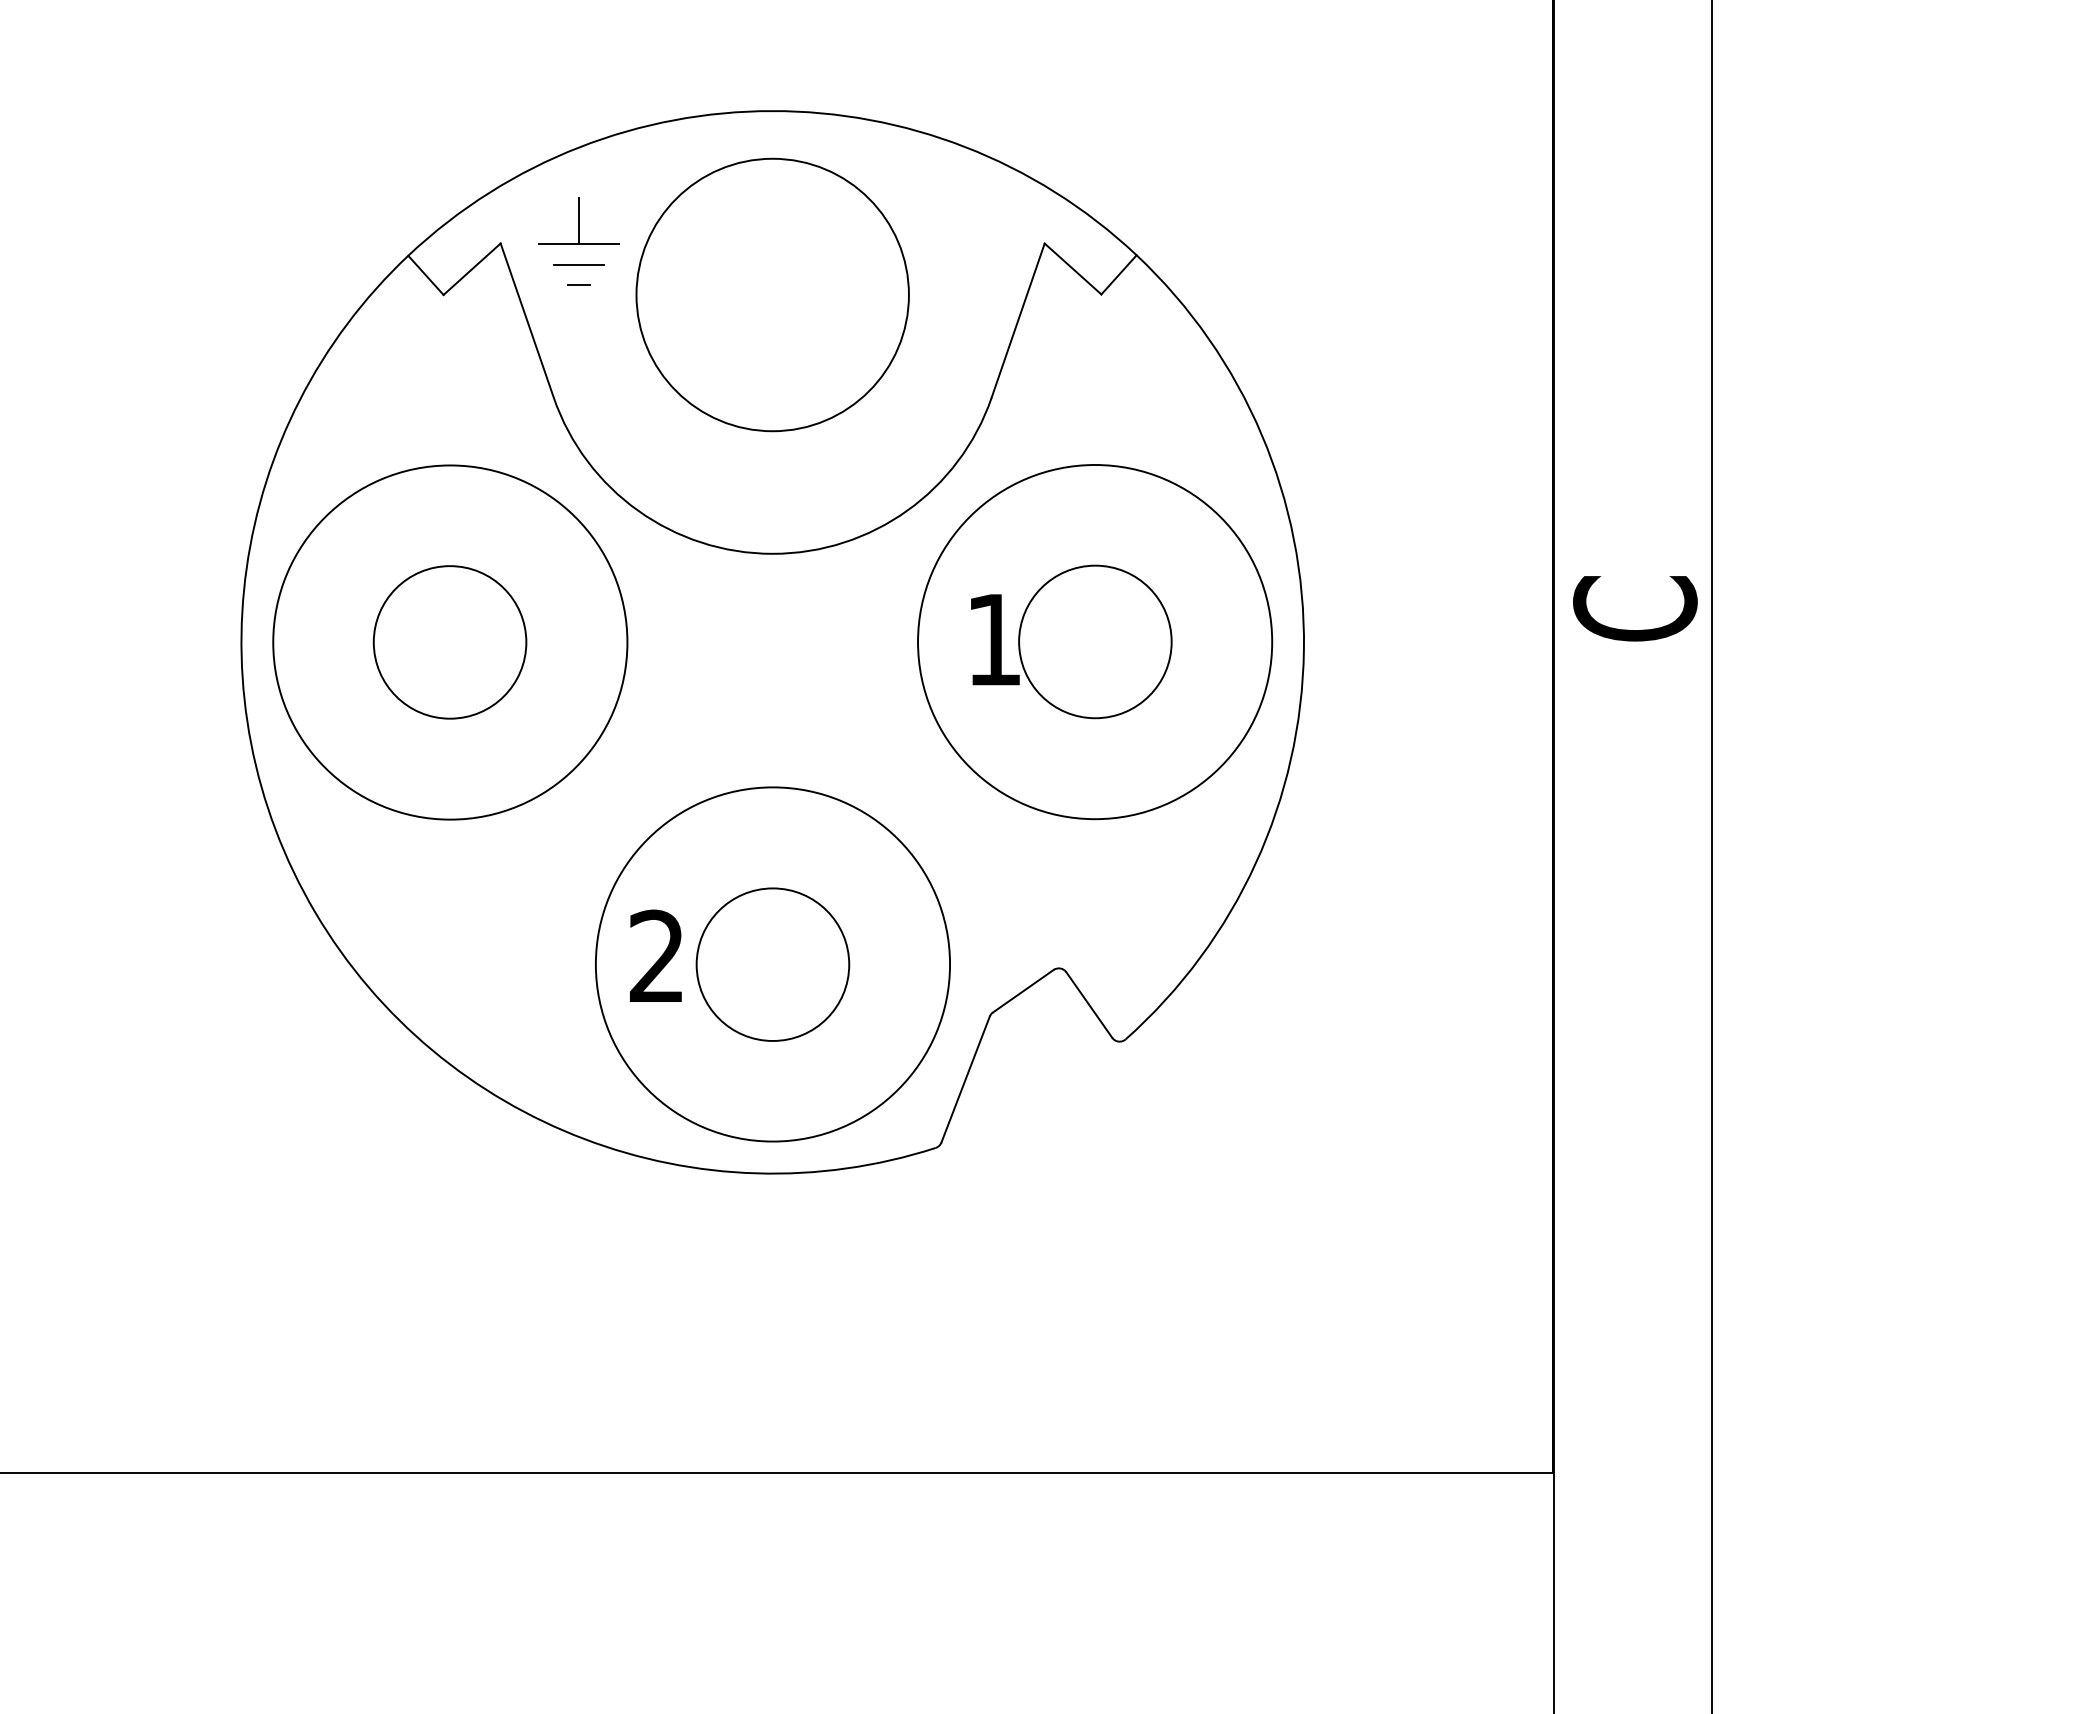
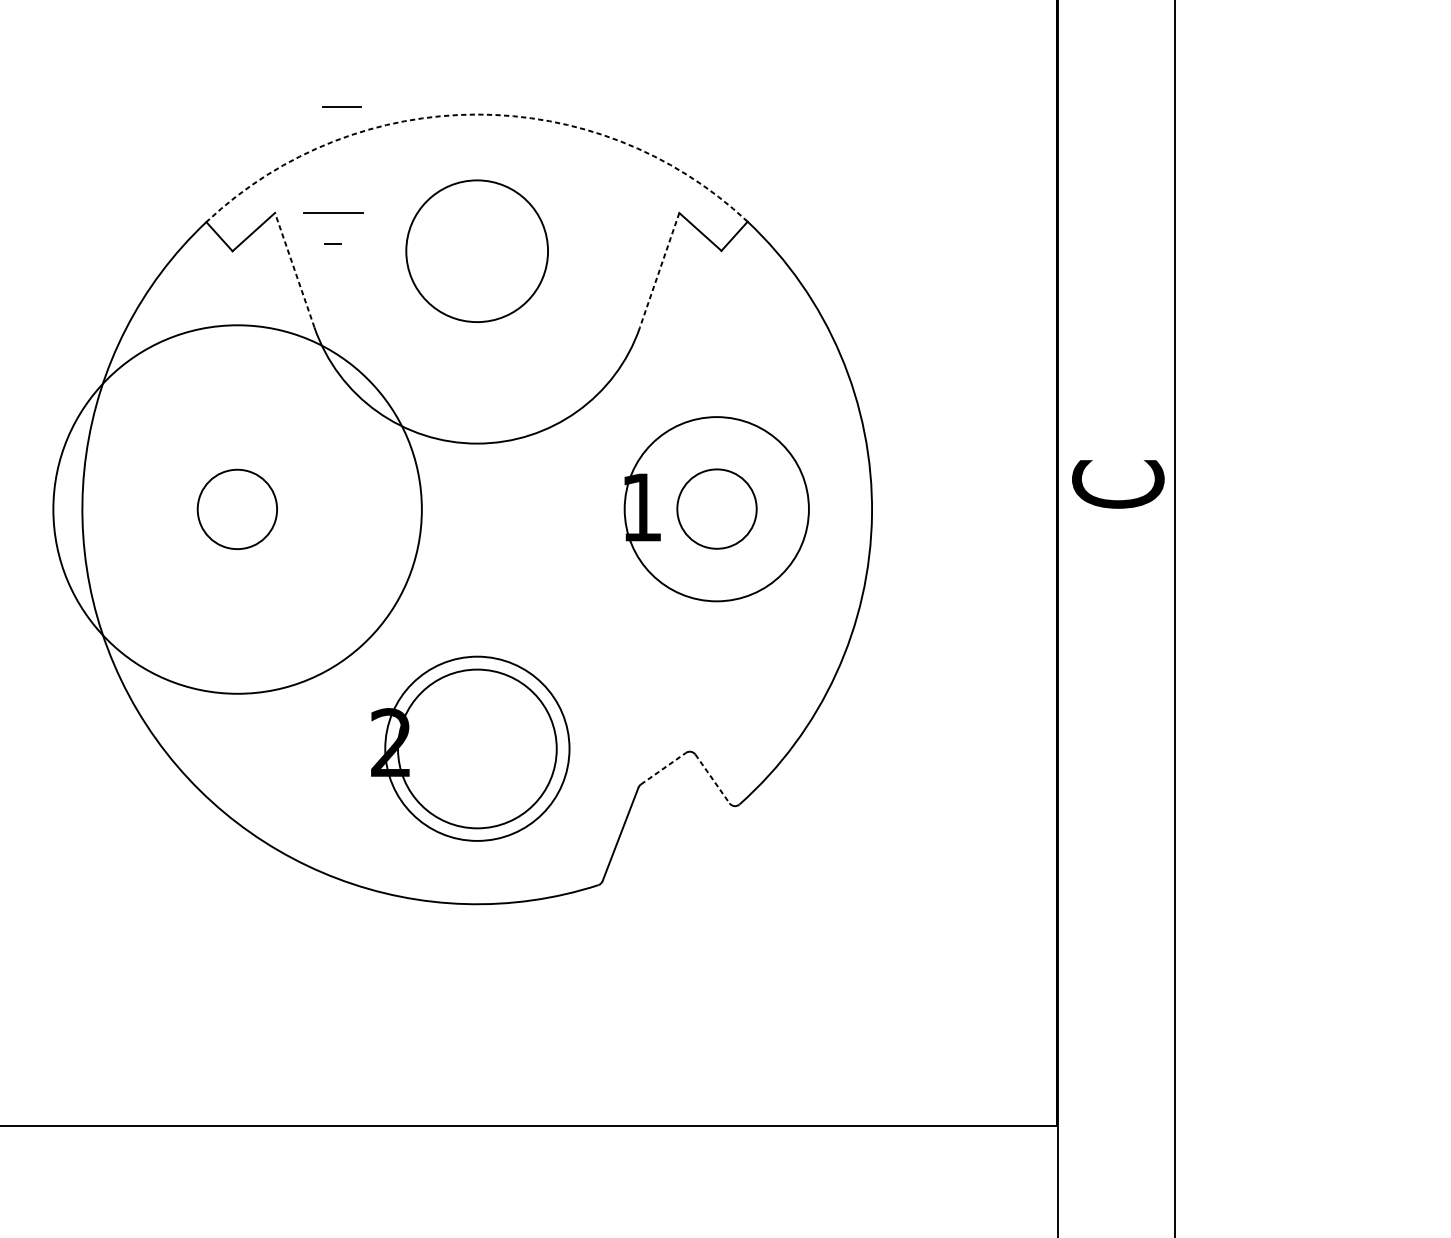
arc: (772, 111) -> (477, 114), solid -> dashed
line: (579, 220) -> (333, 195), removed
line: (578, 264) -> (341, 106), moved
circle: (772, 294) -> (477, 250), size x0.7
line: (527, 320) -> (294, 270), solid -> dashed
line: (1018, 321) -> (659, 270), solid -> dashed
circle: (1095, 641) -> (717, 508), size x0.7
circle: (449, 642) -> (237, 509), size x0.7
circle: (450, 642) -> (237, 509), size x1.4
circle: (1095, 642) -> (717, 509), size x0.7
circle: (772, 964) -> (477, 748), size x0.7
circle: (772, 964) -> (477, 748), size x1.4
line: (1023, 990) -> (663, 768), solid -> dashed
line: (1089, 1005) -> (712, 779), solid -> dashed

